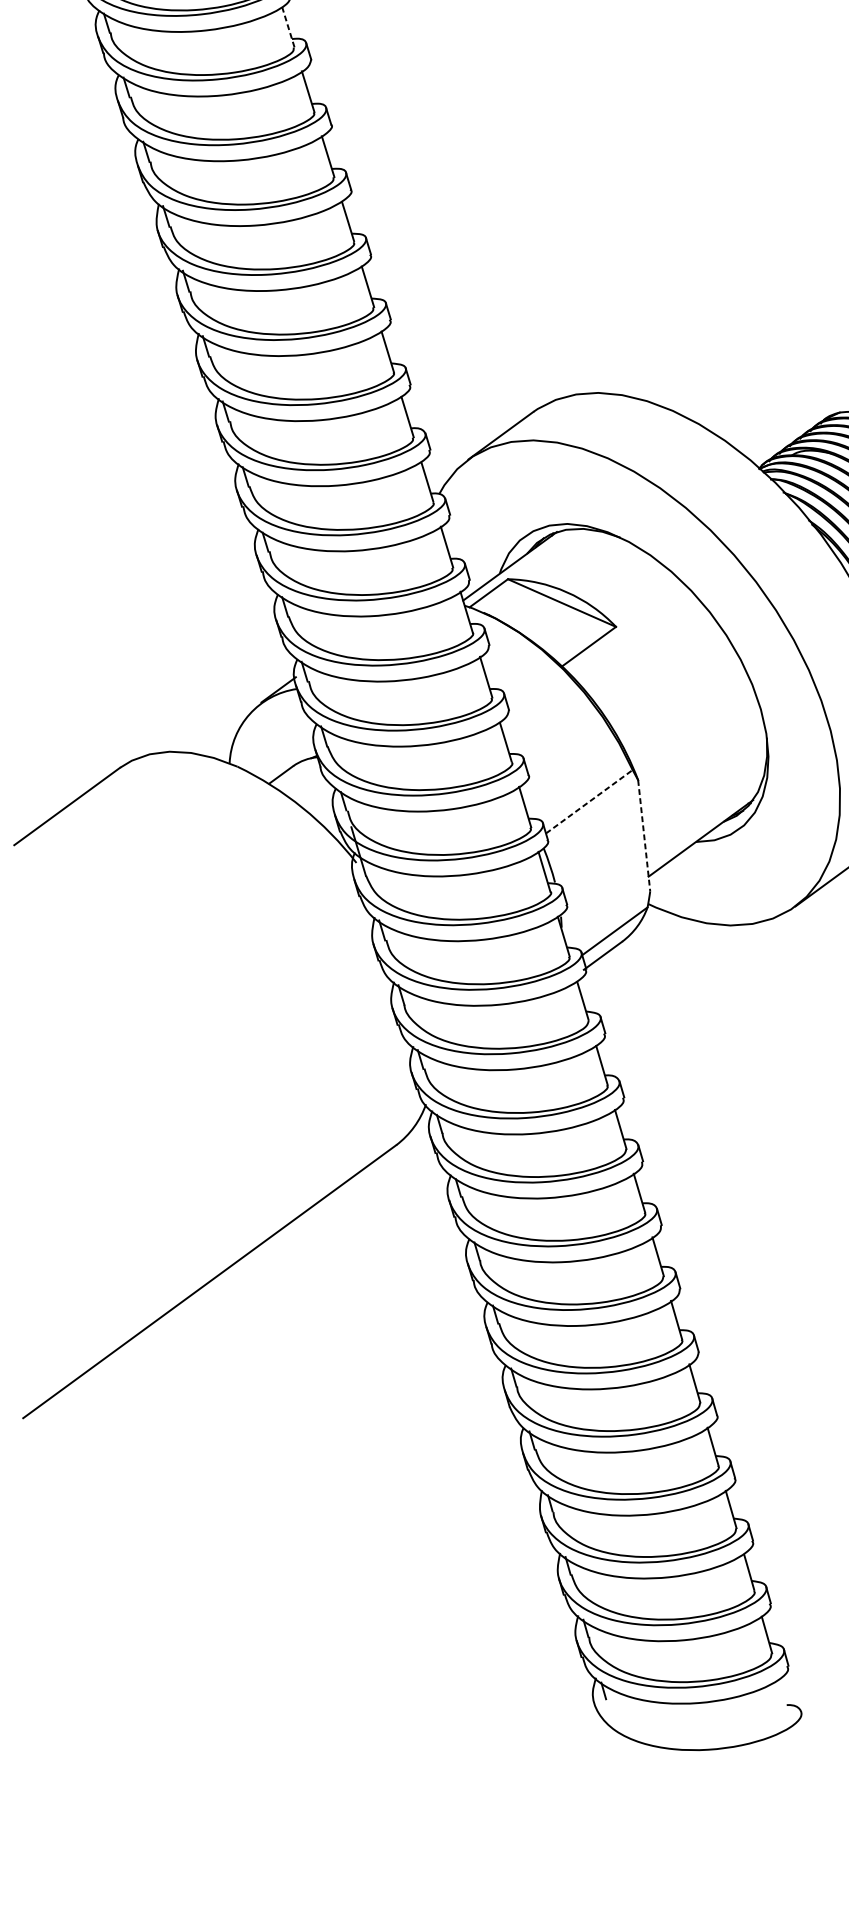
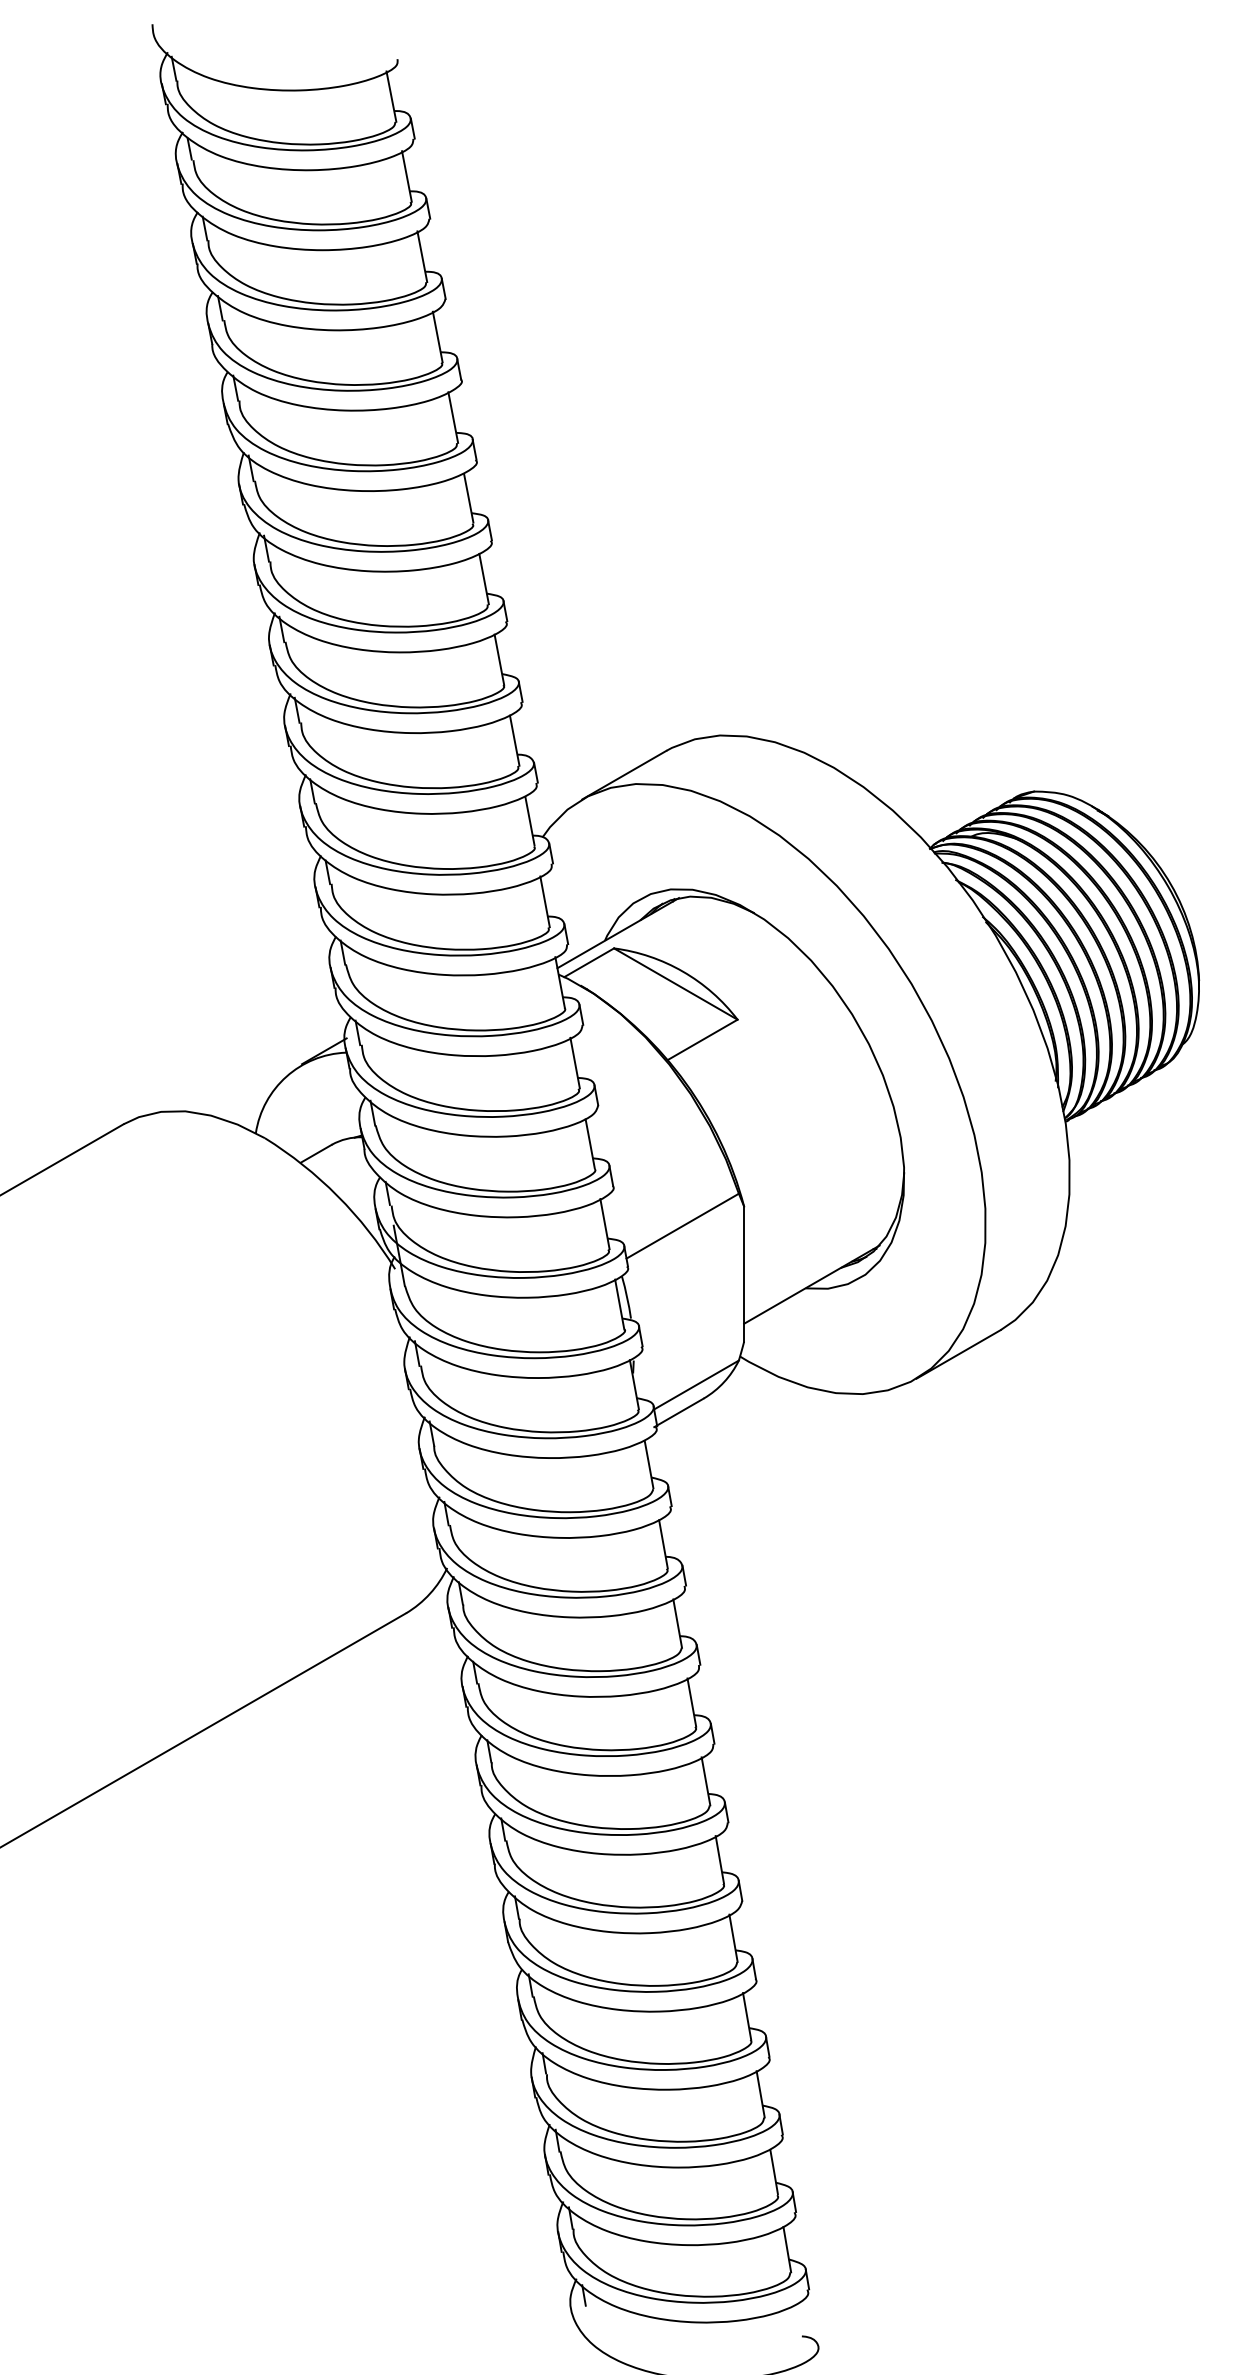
line: (288, 26) -> (422, 256), dashed -> solid
line: (589, 802) -> (682, 1226), dashed -> solid
line: (644, 836) -> (744, 1274), dashed -> solid

